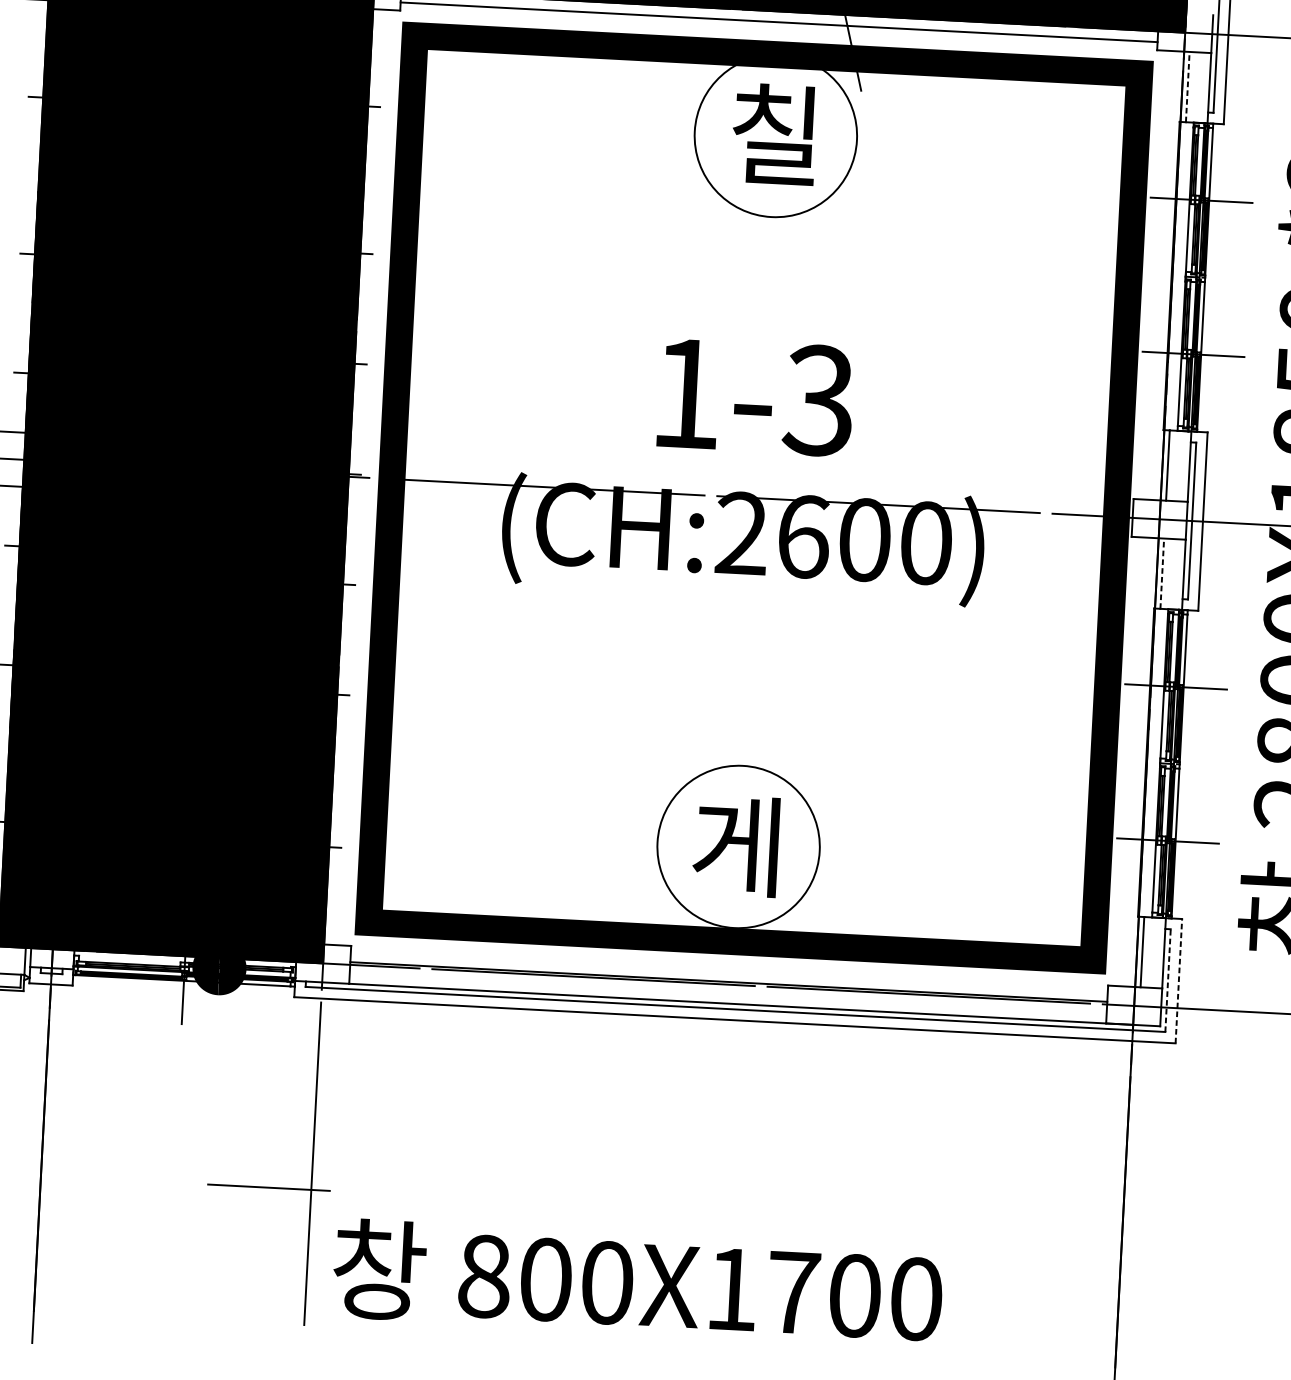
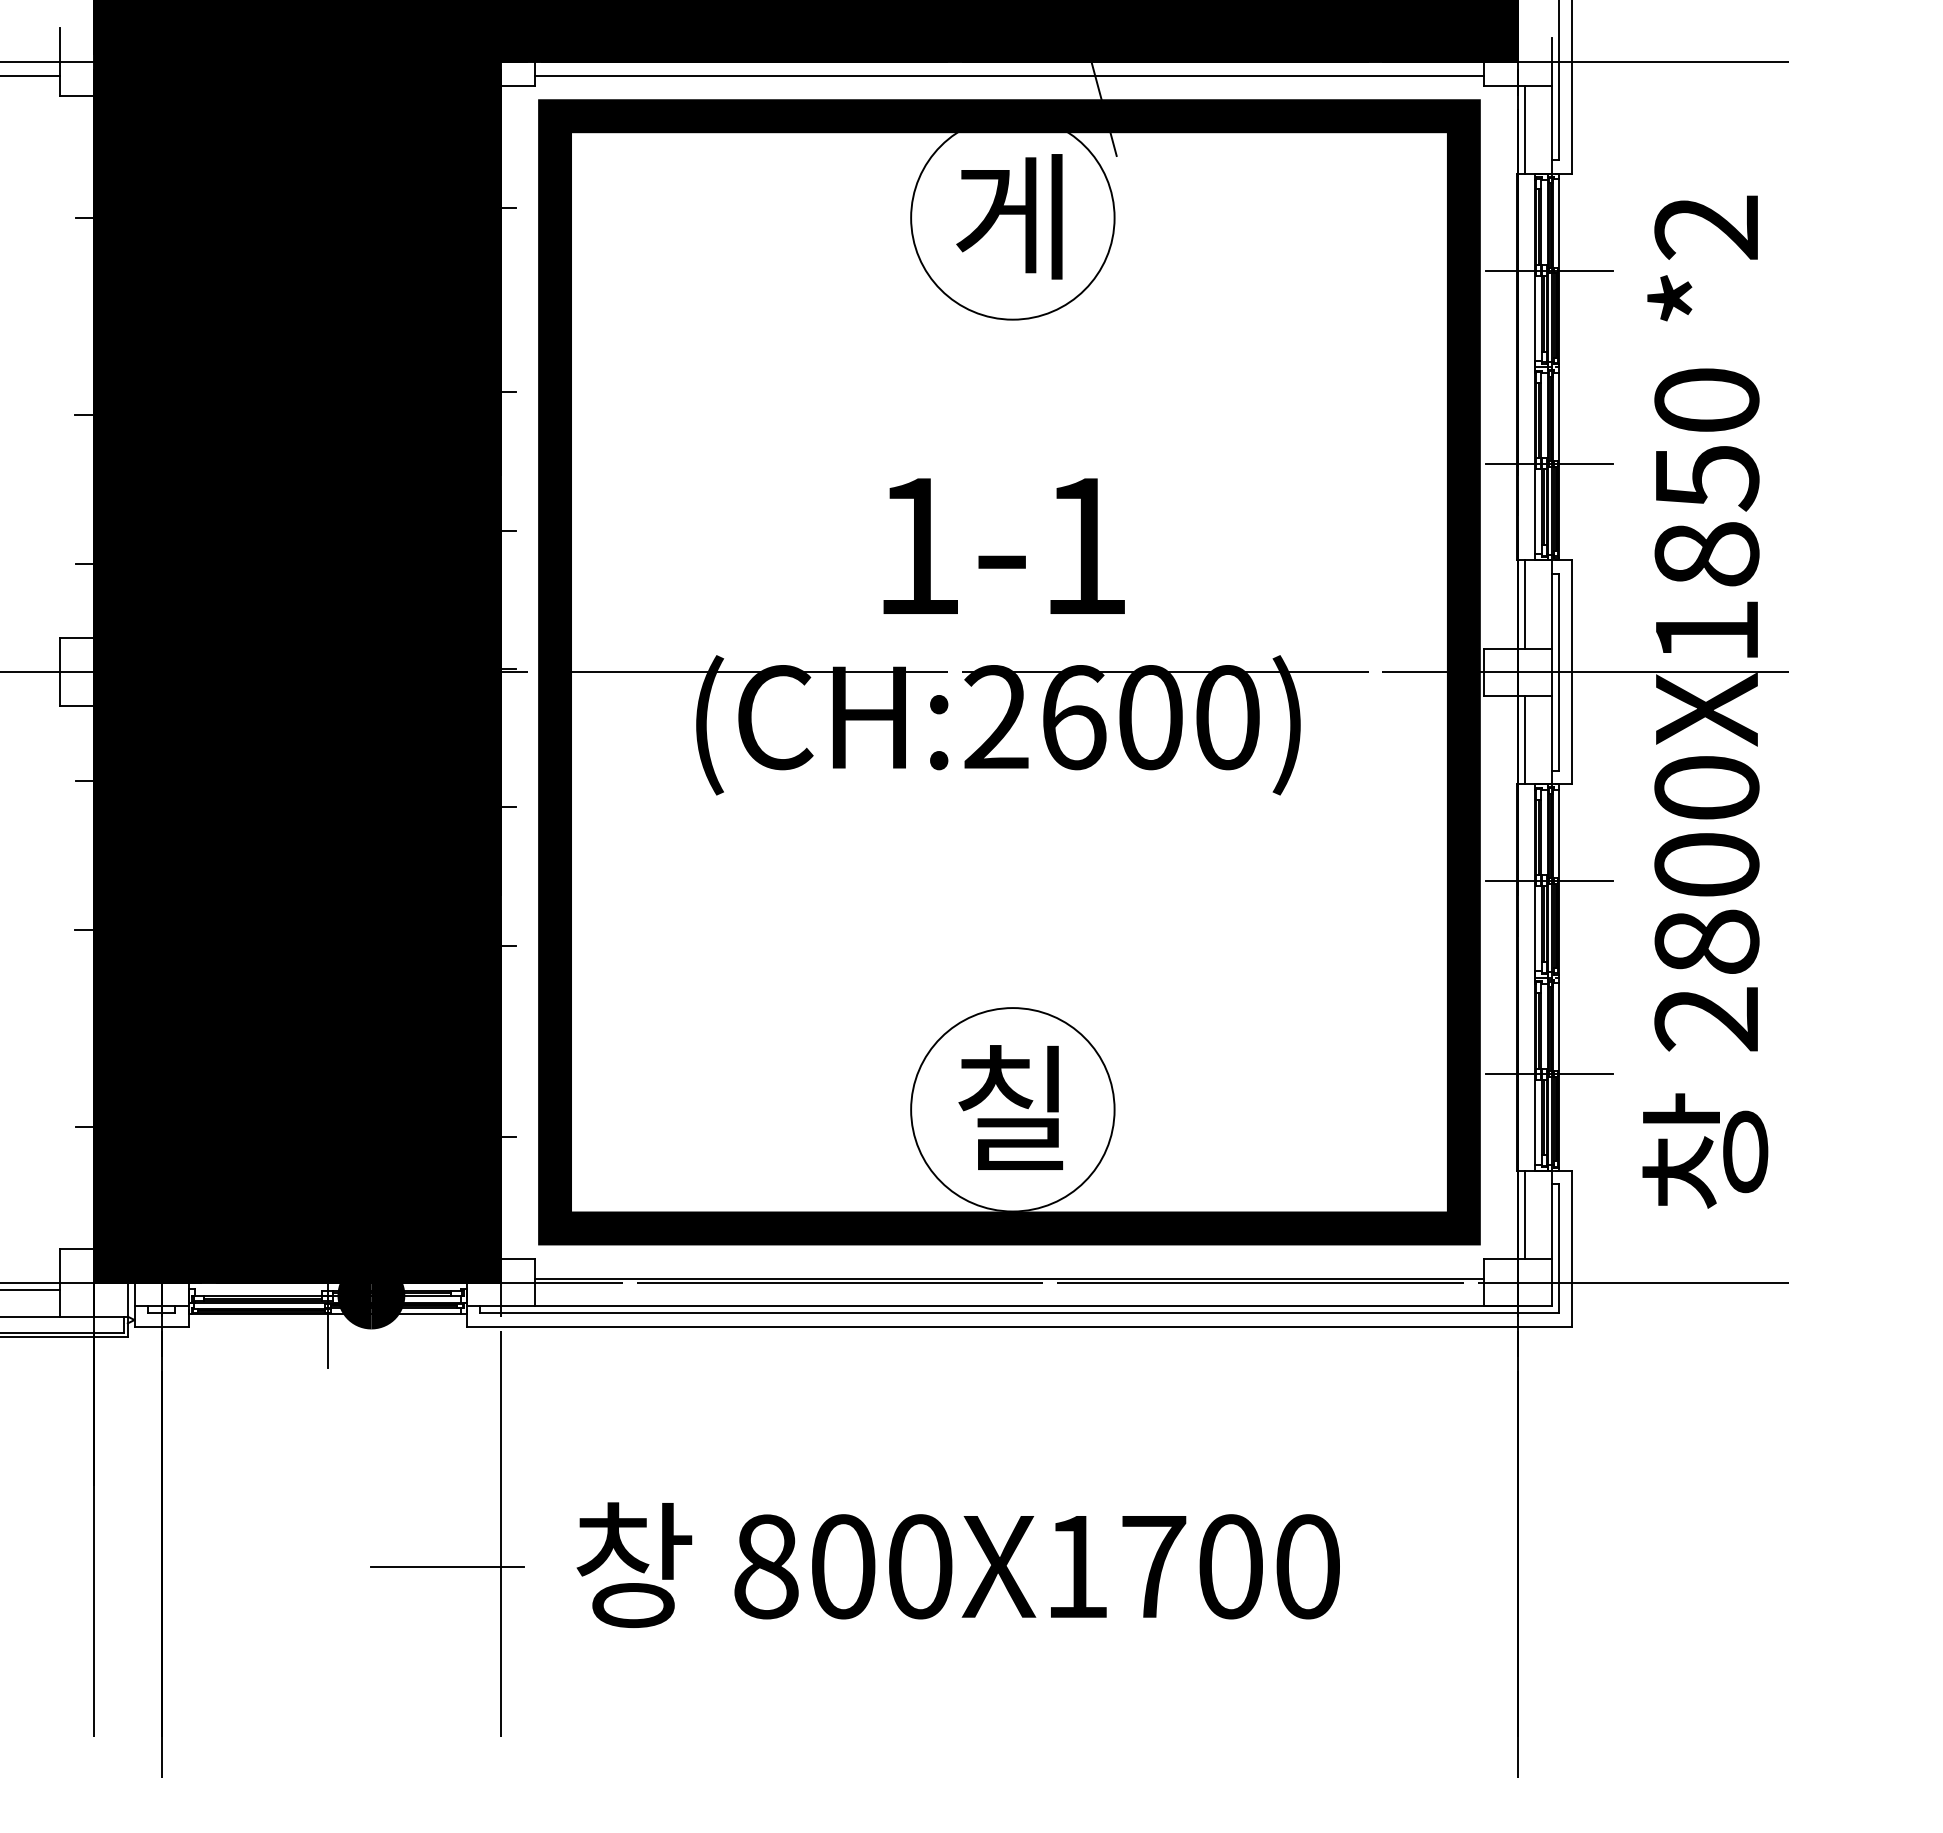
line: (1187, 86) -> (1524, 129), dashed -> solid
text: (773, 134) -> (1009, 216), 칠 -> 게
text: (817, 400) -> (1082, 546), 1-3 -> 1-1
line: (1161, 573) -> (1524, 739), dashed -> solid
text: (735, 845) -> (1009, 1108), 게 -> 칠
line: (1167, 980) -> (1558, 1248), dashed -> solid
line: (1178, 980) -> (1572, 1248), dashed -> solid
text: (637, 1282) -> (957, 1564), moved

